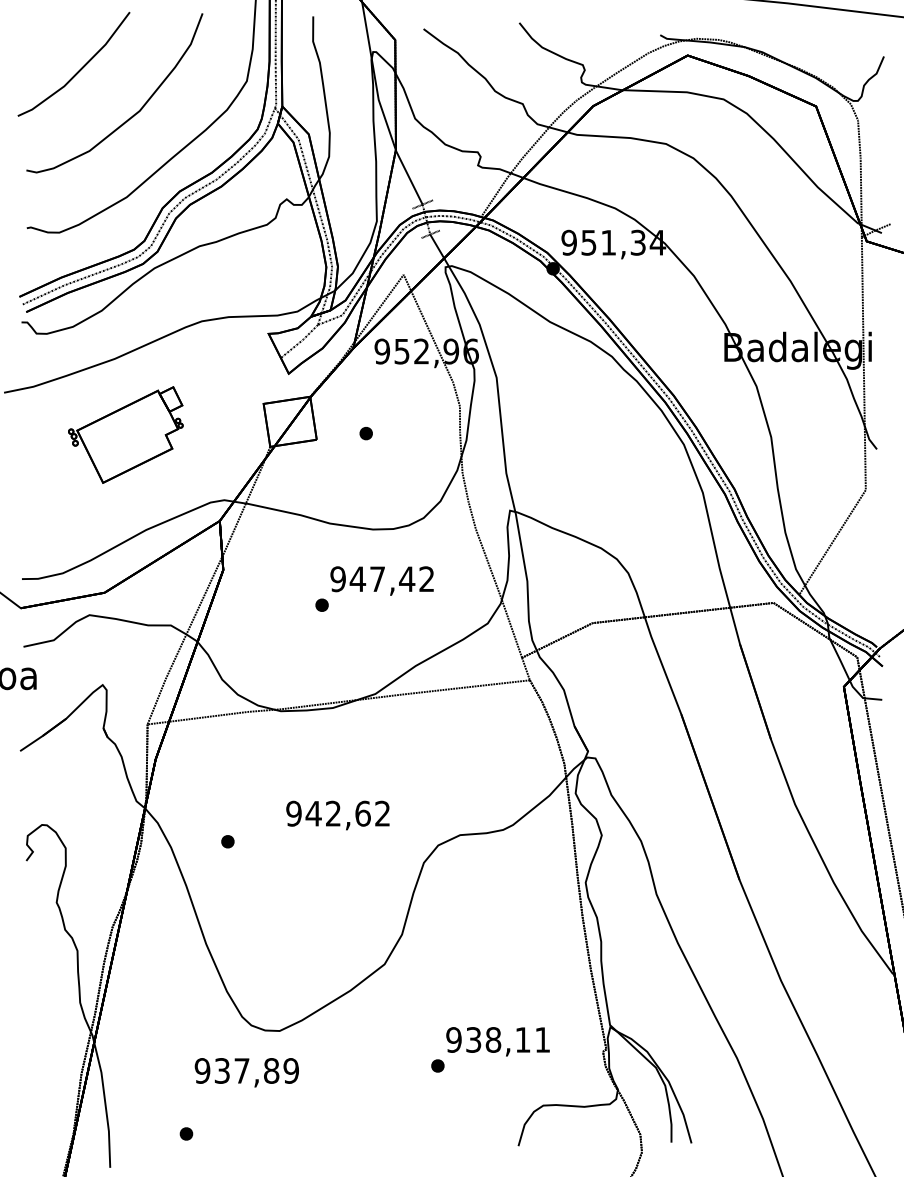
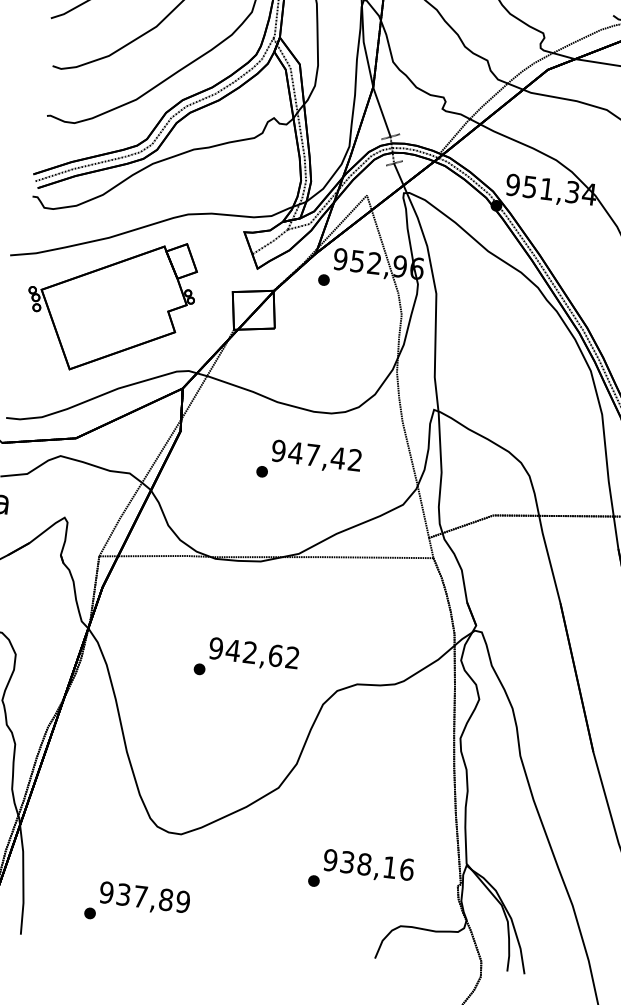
part: (365, 433) -> (323, 279), moved
part: (125, 434) -> (110, 304), size x1.67
part: (227, 841) -> (199, 669), moved
text: (542, 1039) -> (406, 869), 938,11 -> 938,16
text: (246, 1072) -> (144, 898), moved

